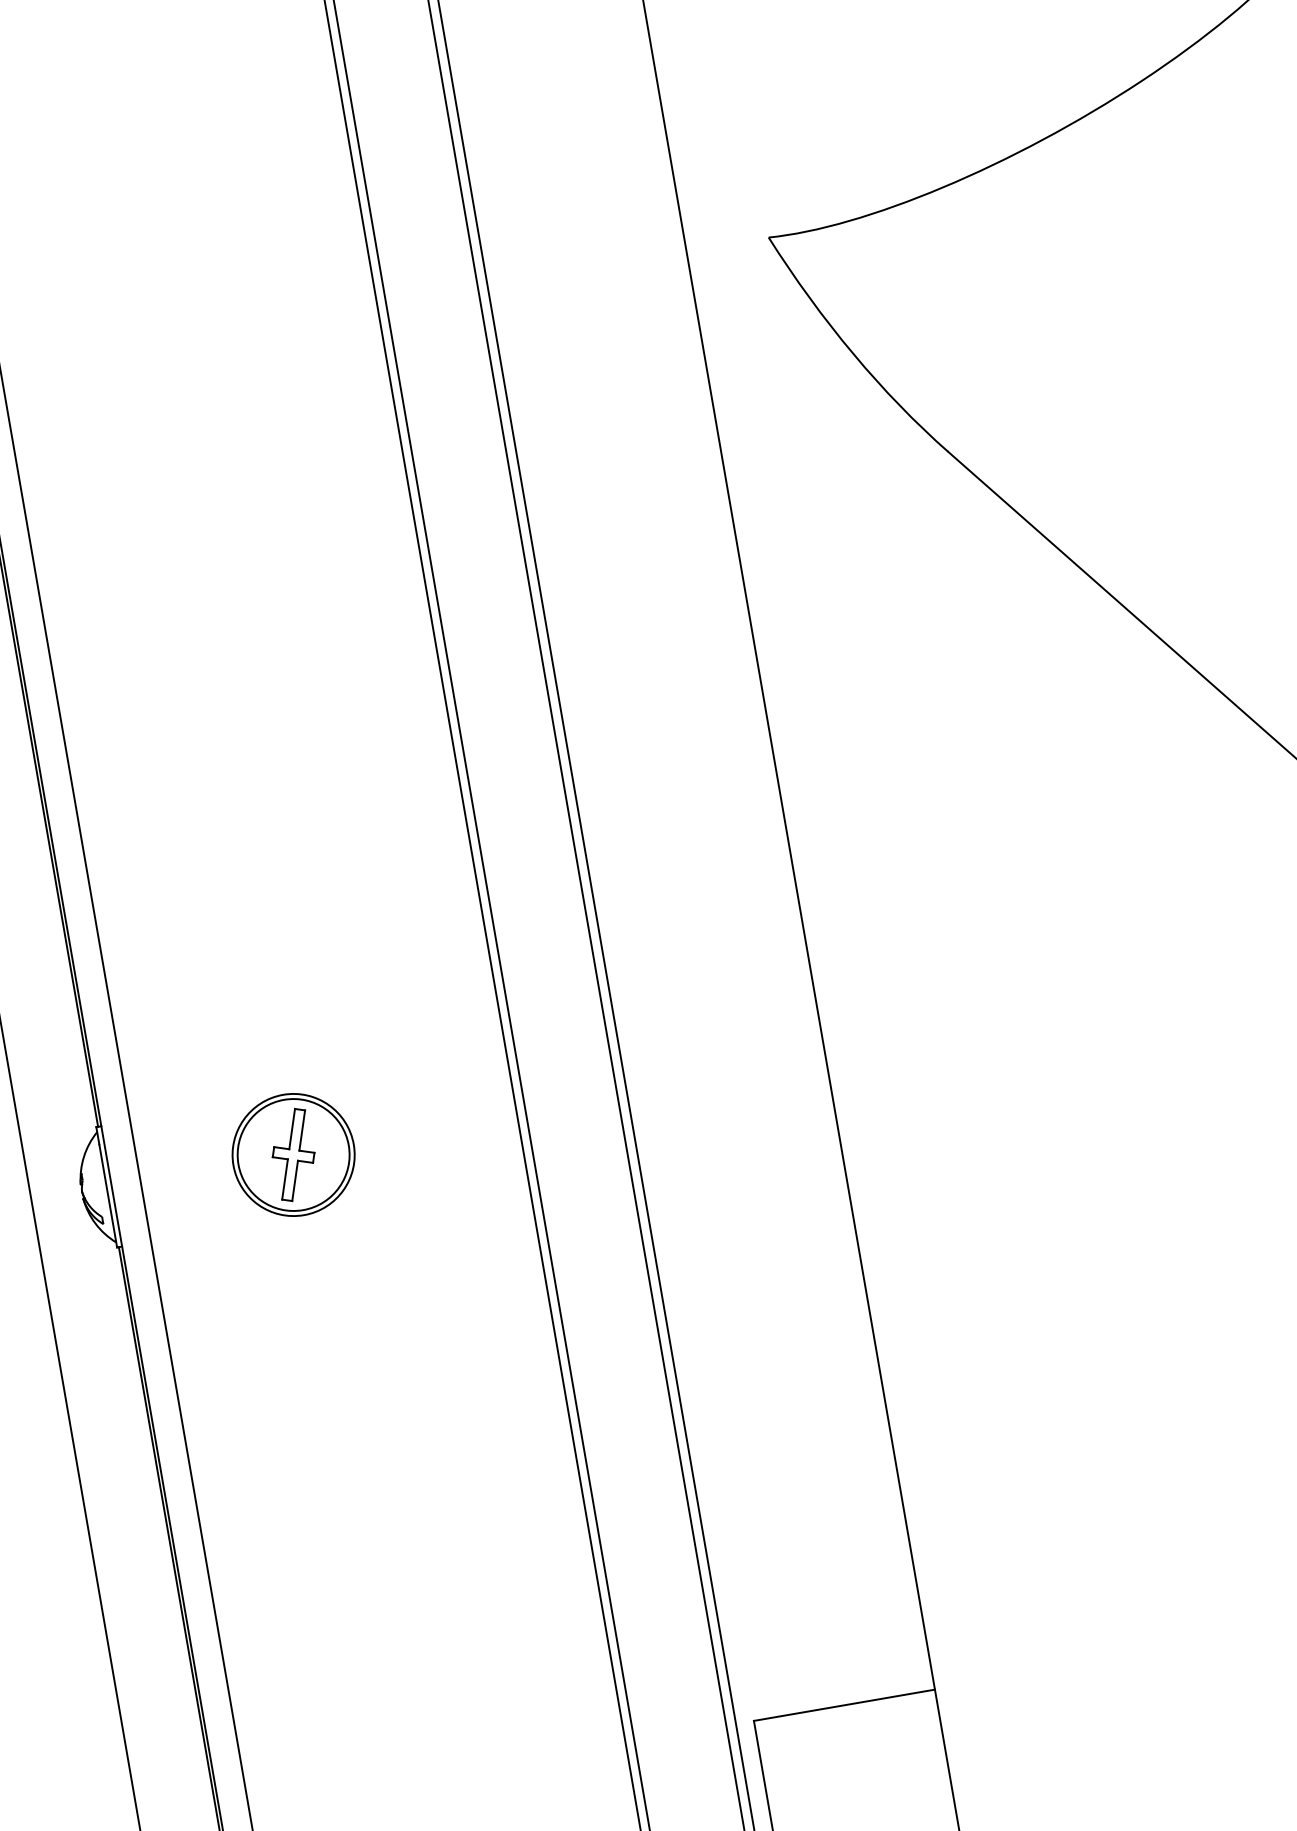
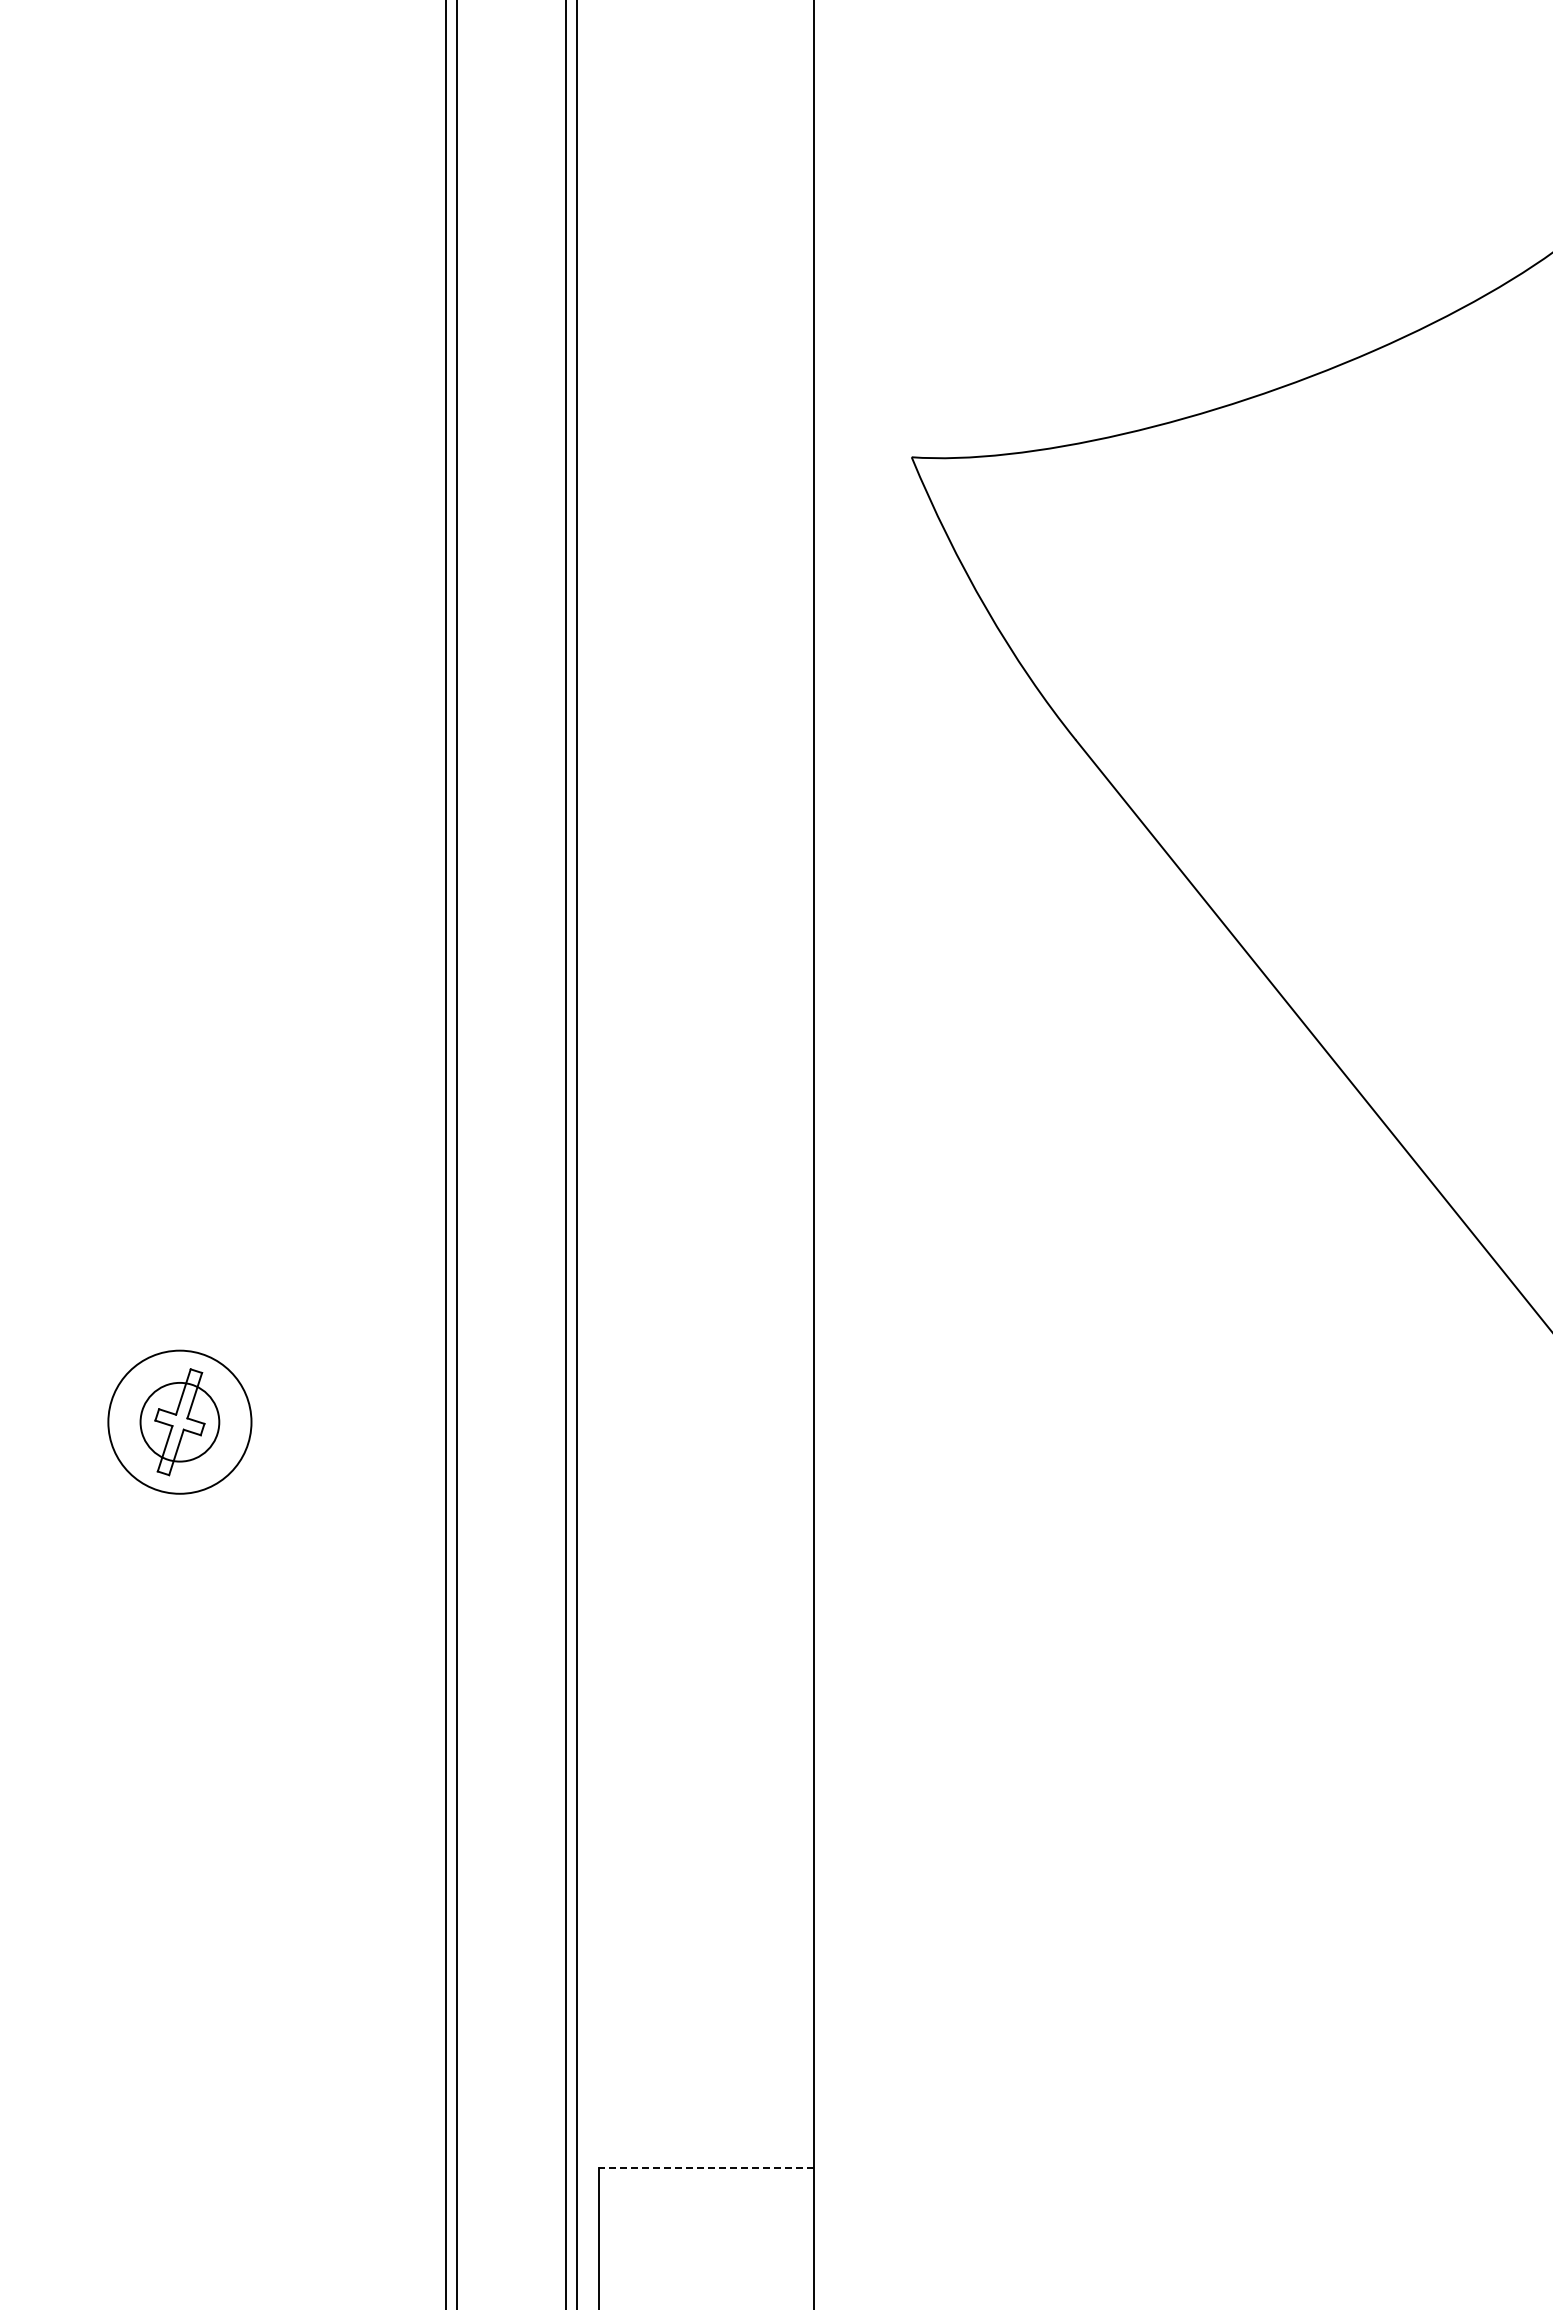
circle: (293, 1154) -> (179, 1421), size x0.6
line: (844, 1705) -> (706, 2167), solid -> dashed

